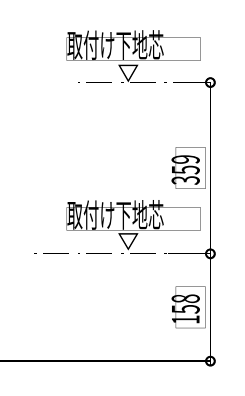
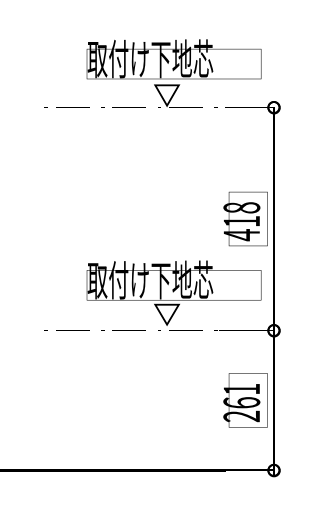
line: (51, 82) -> (67, 107), added
text: (185, 170) -> (241, 222), 359 -> 418
text: (185, 308) -> (241, 401), 158 -> 261

